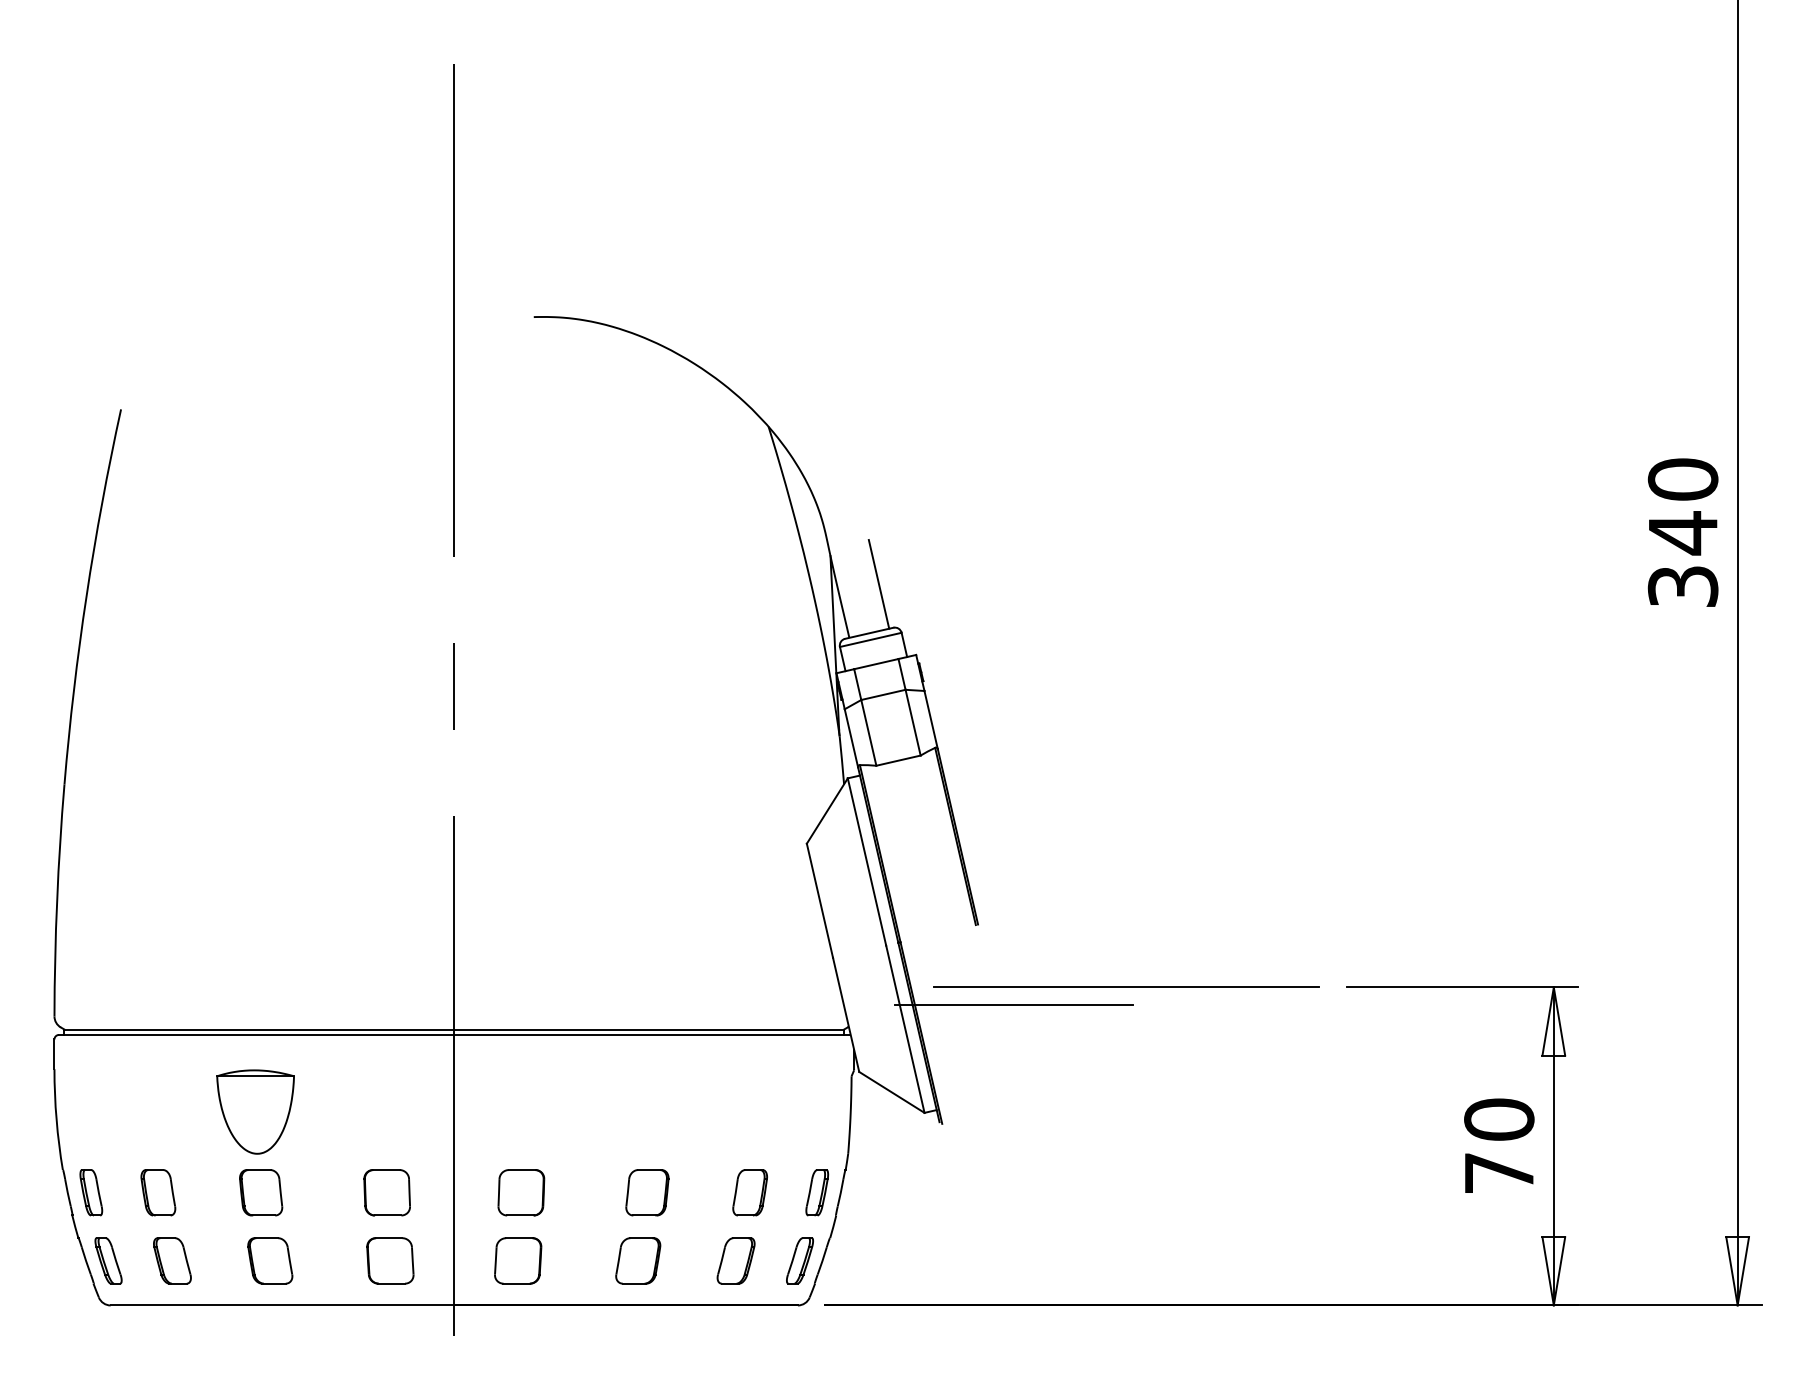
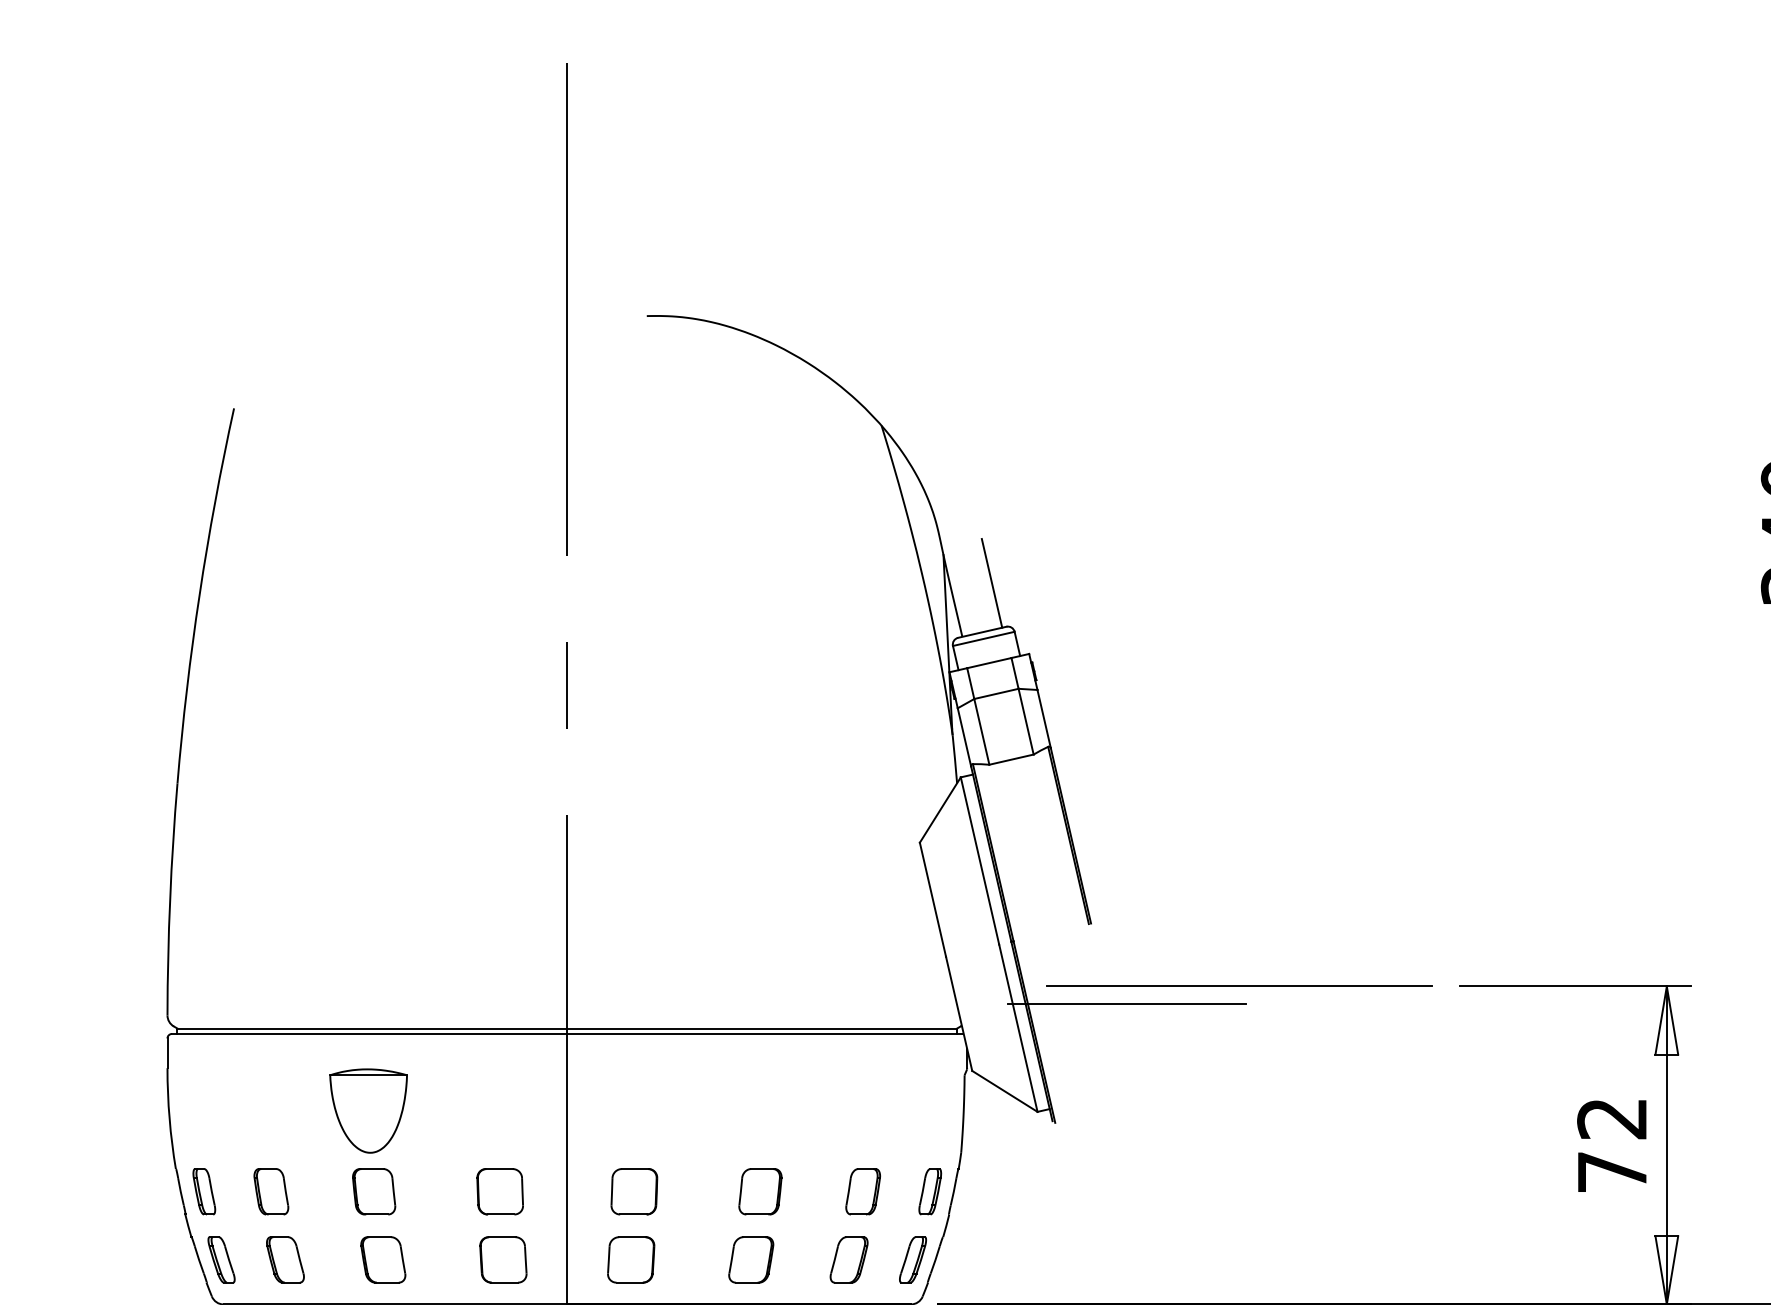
text: (1499, 1119) -> (1612, 1118), 70 -> 72

